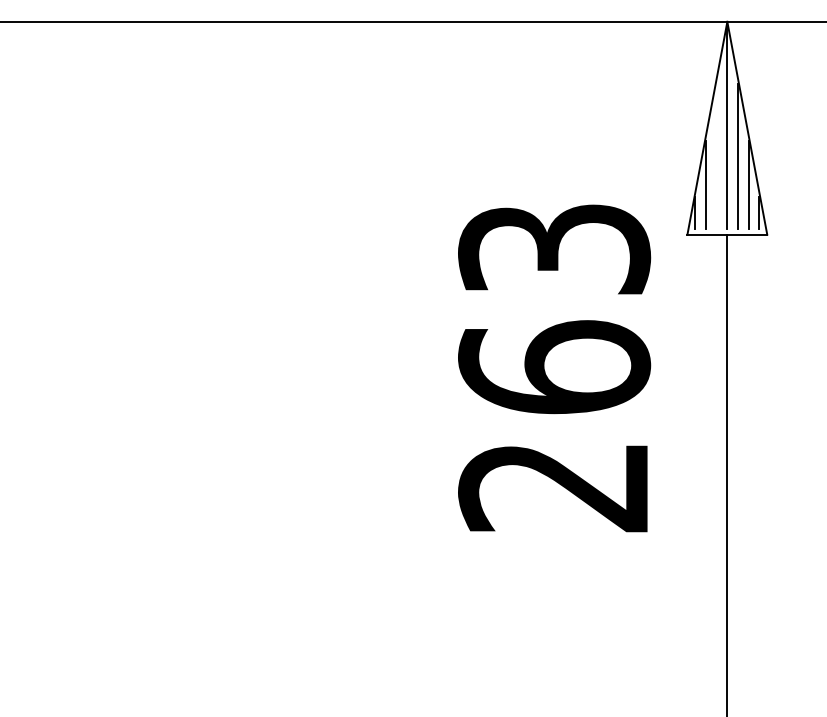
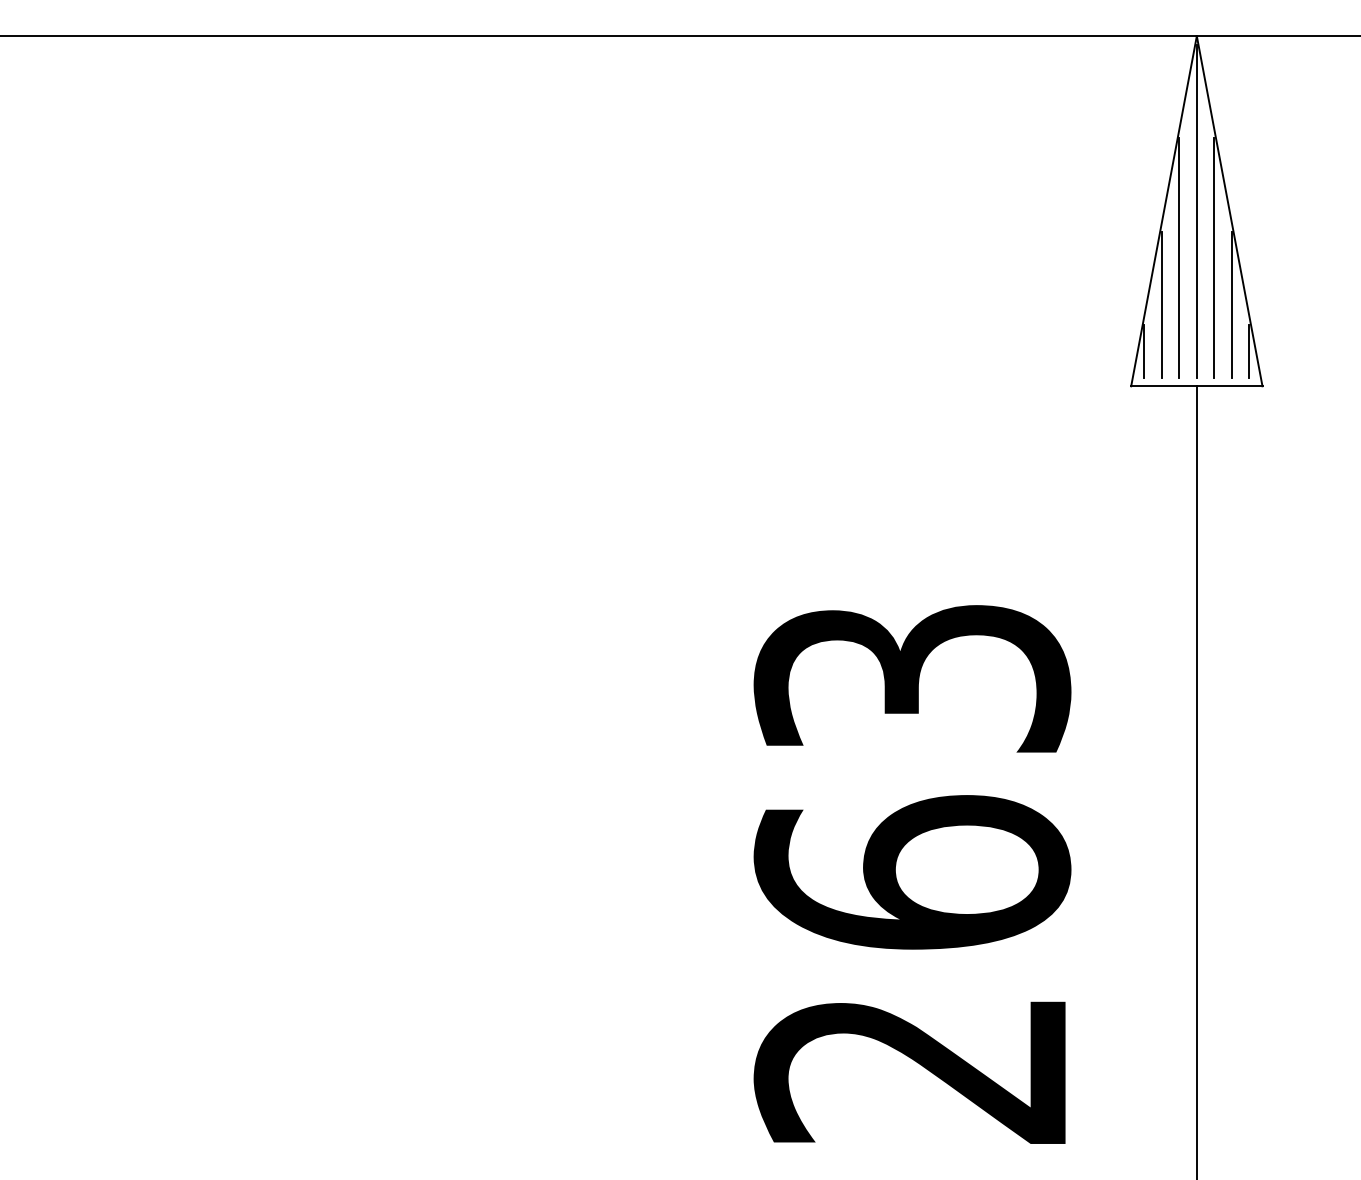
line: (716, 156) -> (1178, 257), added
text: (554, 368) -> (912, 874), moved

